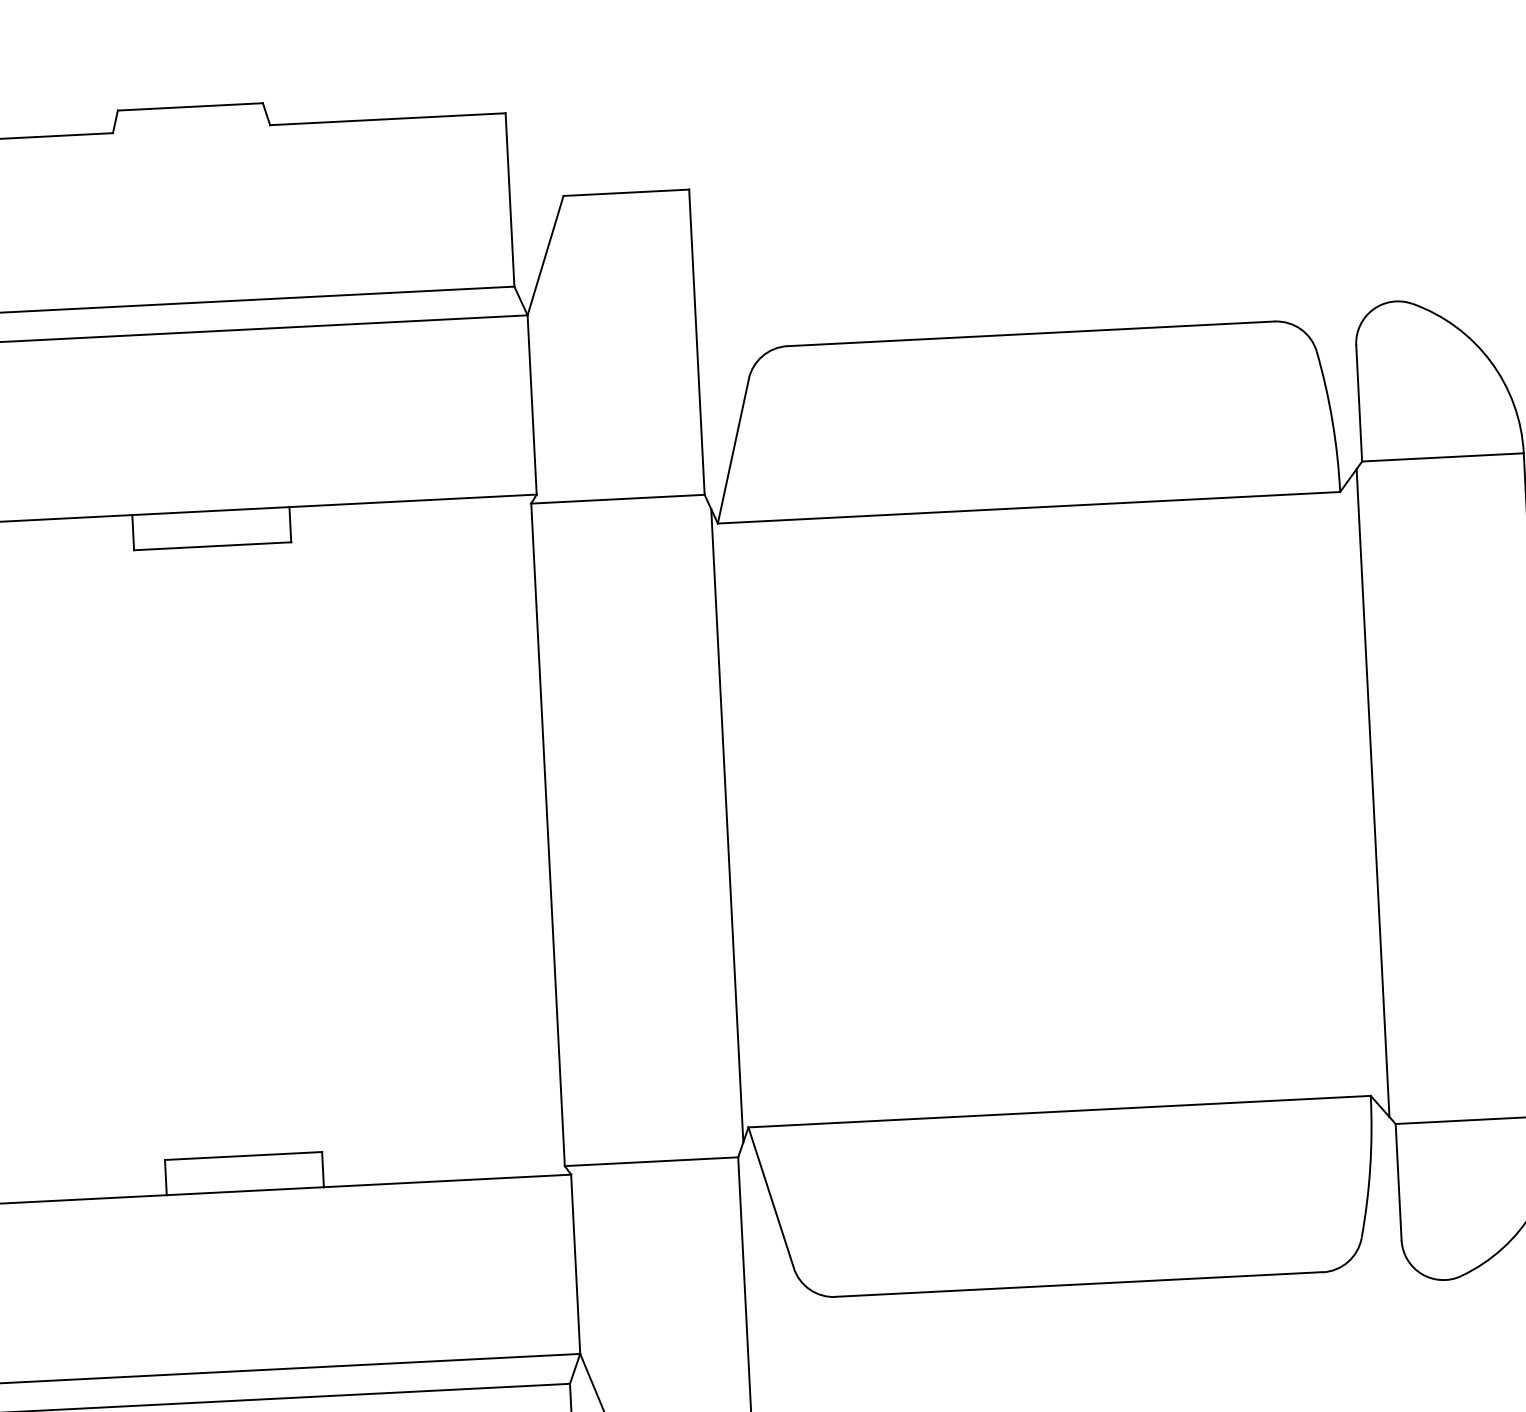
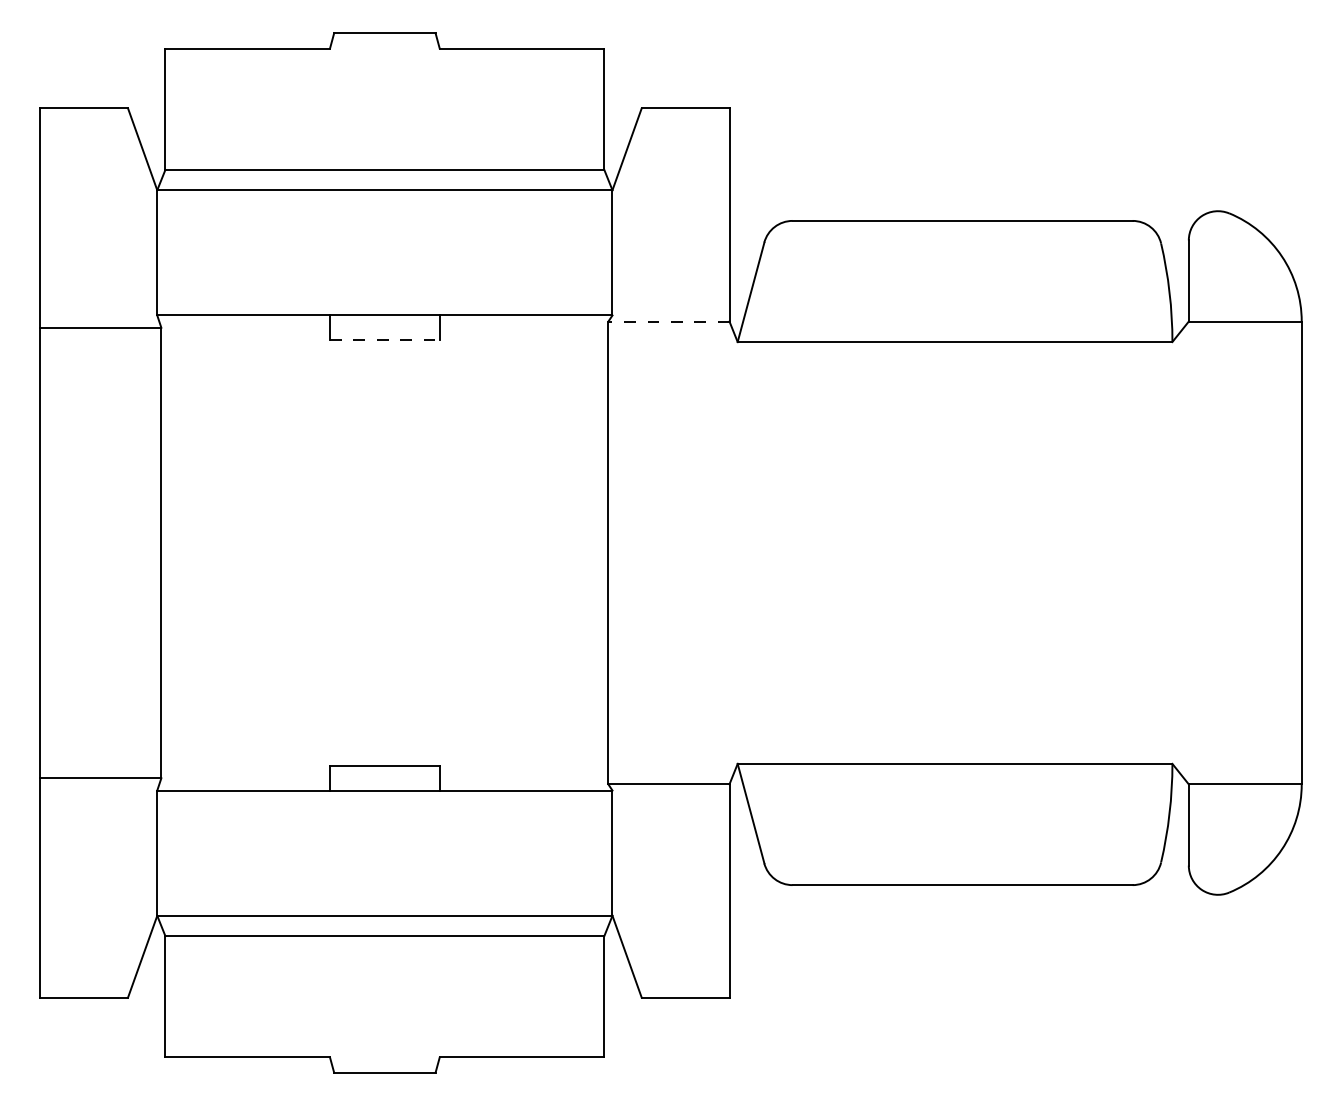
line: (617, 499) -> (668, 321), solid -> dashed
line: (212, 546) -> (384, 340), solid -> dashed
line: (1372, 792) -> (1184, 552), removed
line: (727, 825) -> (733, 552), removed

